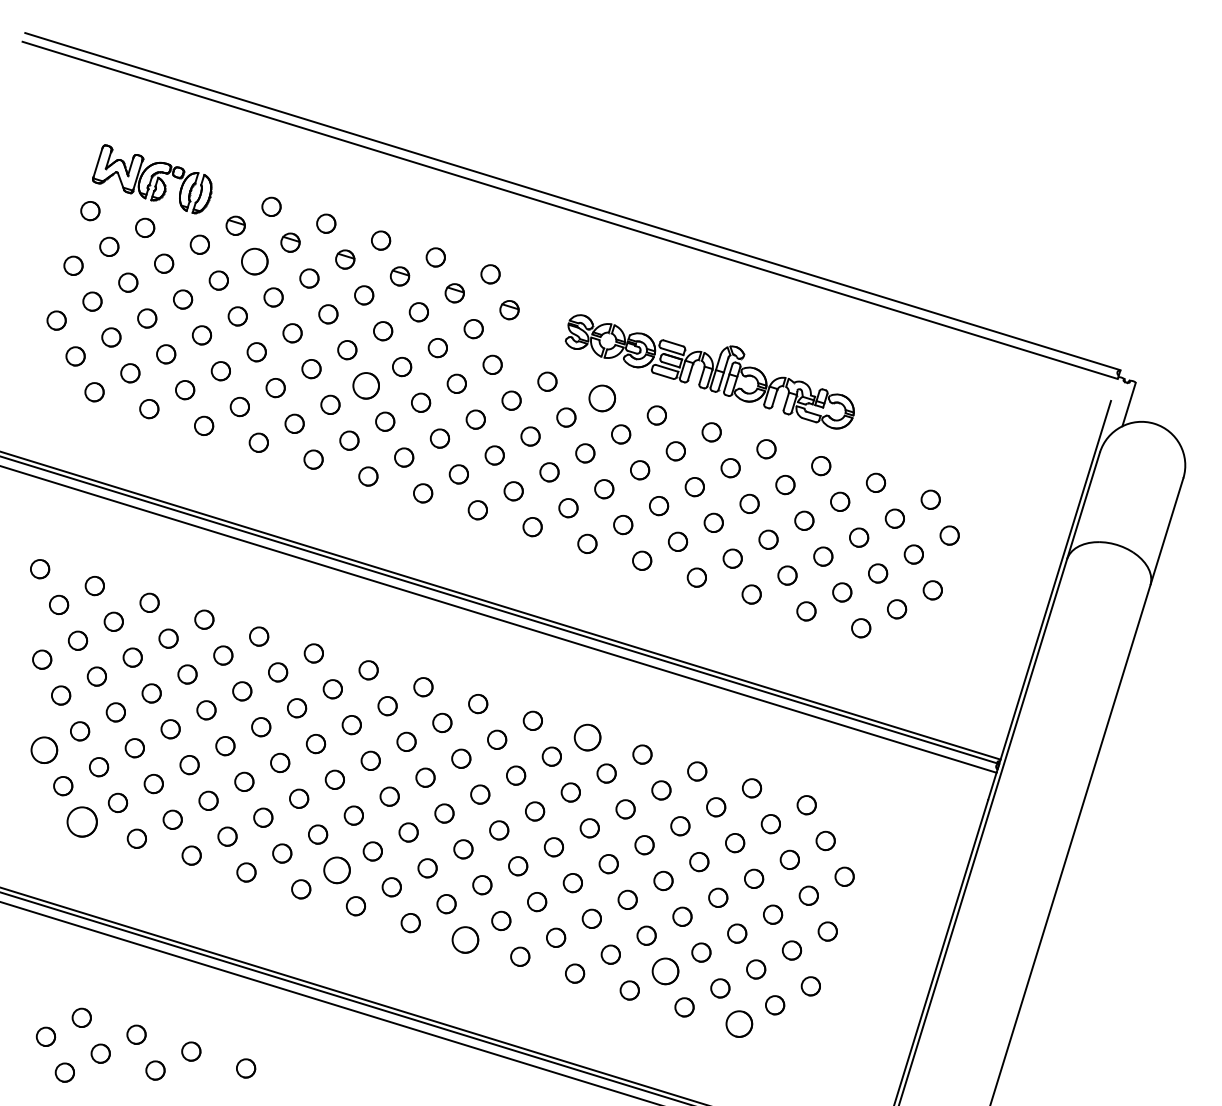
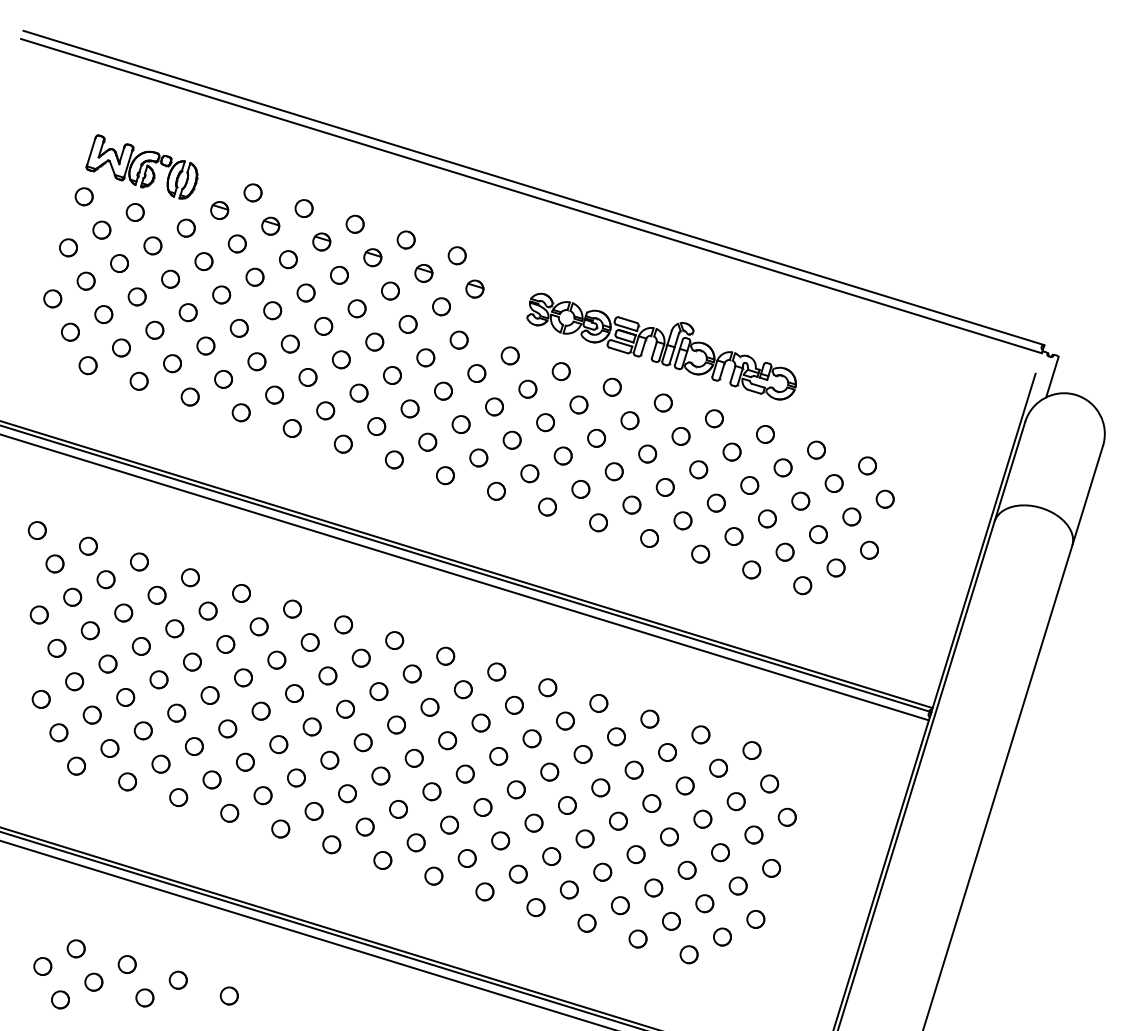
circle: (253, 261) -> (236, 243), size x0.71
circle: (366, 385) -> (341, 359), size x0.71
circle: (601, 398) -> (560, 371), size x0.71
circle: (587, 737) -> (547, 687), size x0.71
circle: (43, 750) -> (40, 699), size x0.71
circle: (82, 821) -> (76, 765), size x0.62
circle: (336, 870) -> (313, 811), size x0.71
circle: (465, 939) -> (433, 875), size x0.71
circle: (665, 971) -> (620, 905), size x0.71
circle: (738, 1023) -> (688, 954), size x0.71

